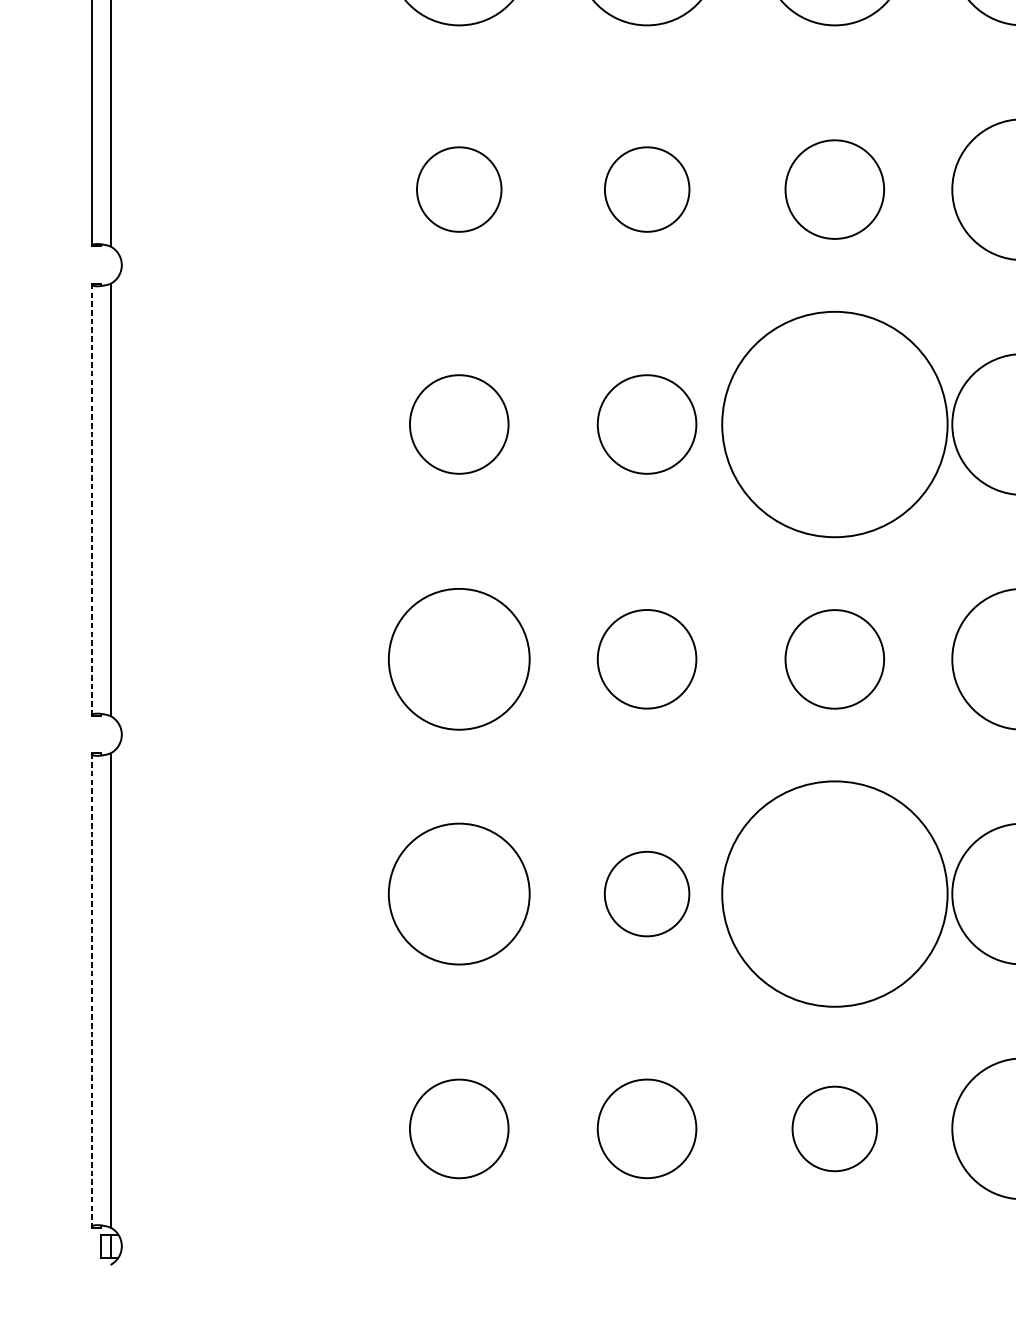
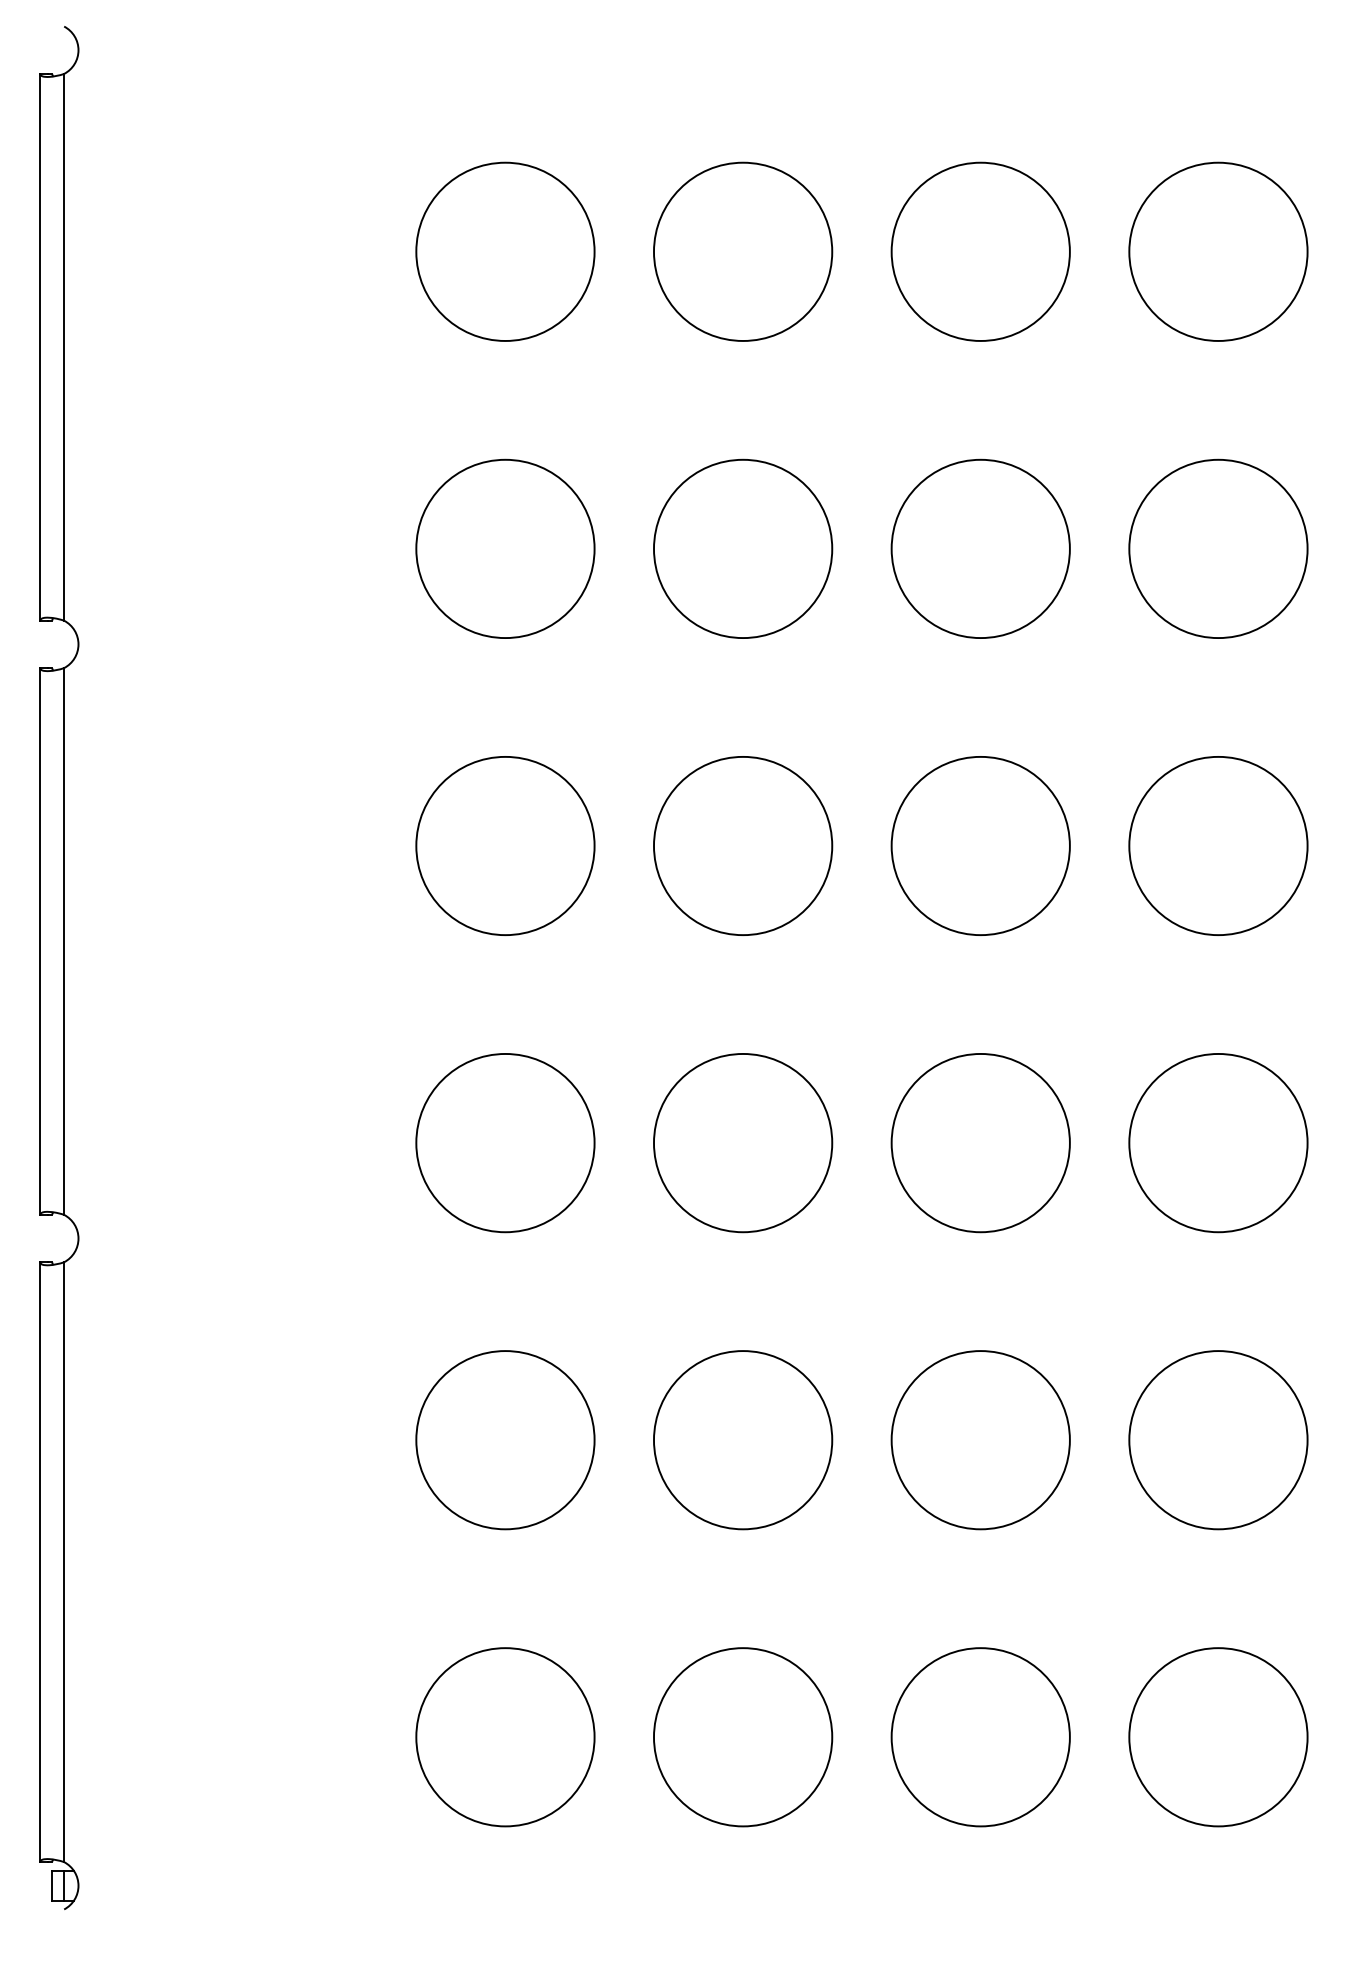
circle: (459, 189) -> (505, 548), size x1.67
circle: (647, 189) -> (743, 548), size x1.67
circle: (834, 189) -> (980, 548), size x1.43
circle: (459, 424) -> (505, 845), size x1.43
circle: (647, 424) -> (743, 845), size x1.43
circle: (834, 424) -> (980, 845), size x0.62
line: (91, 499) -> (40, 941), dashed -> solid
circle: (647, 658) -> (743, 1142), size x1.43
circle: (834, 659) -> (980, 1143), size x1.43
circle: (647, 894) -> (743, 1440), size x1.67
circle: (834, 894) -> (980, 1440), size x0.62
line: (91, 990) -> (40, 1562), dashed -> solid
circle: (459, 1129) -> (505, 1737), size x1.43
circle: (647, 1129) -> (743, 1737), size x1.43
circle: (834, 1129) -> (980, 1737), size x1.67

